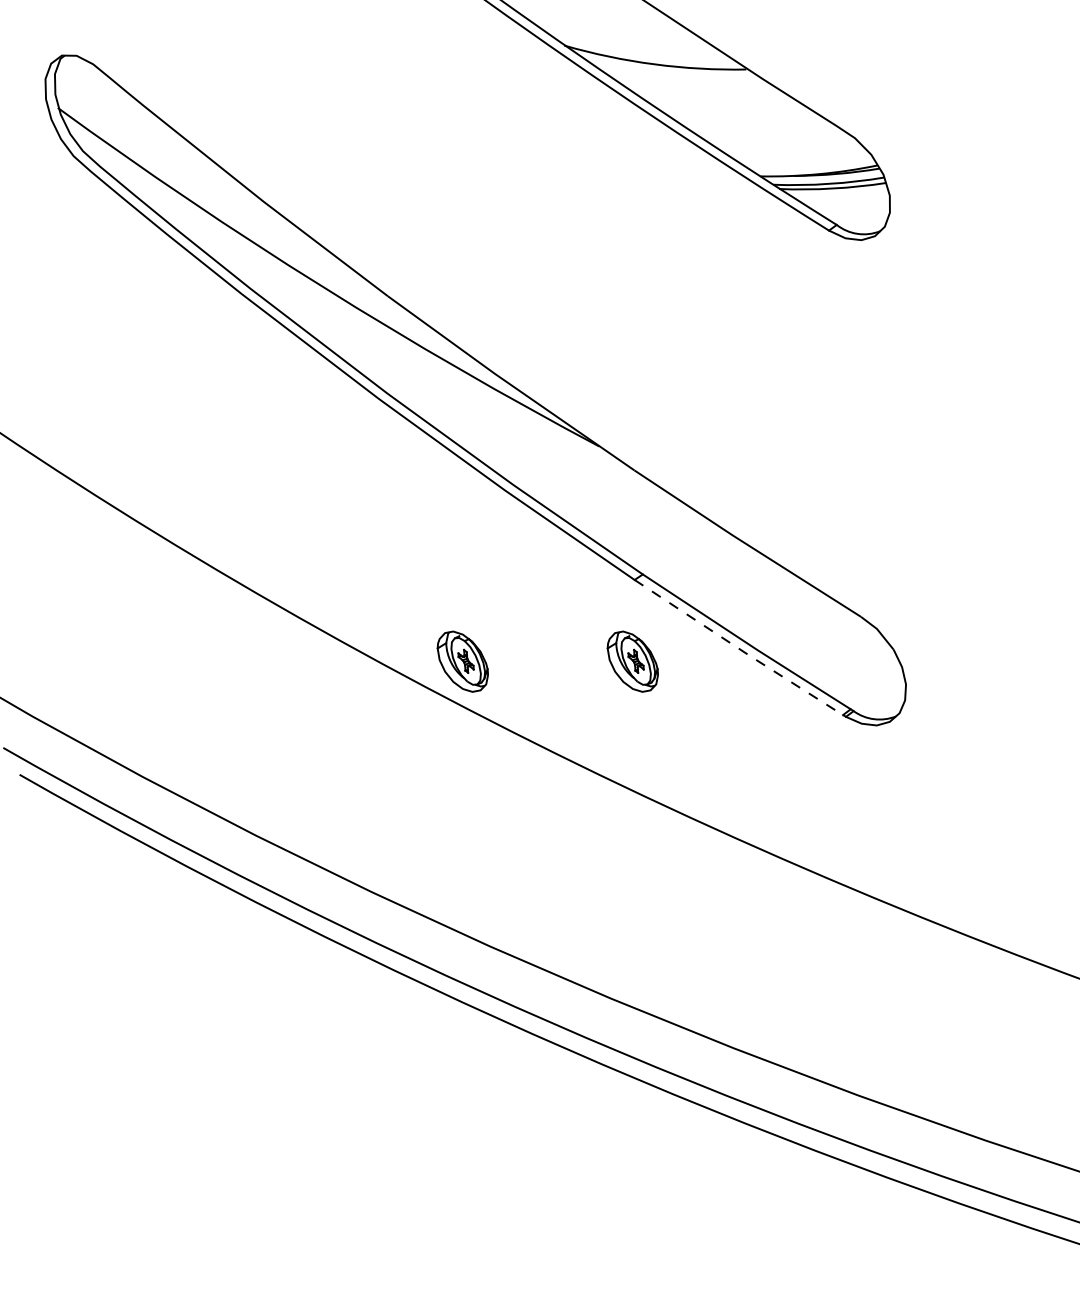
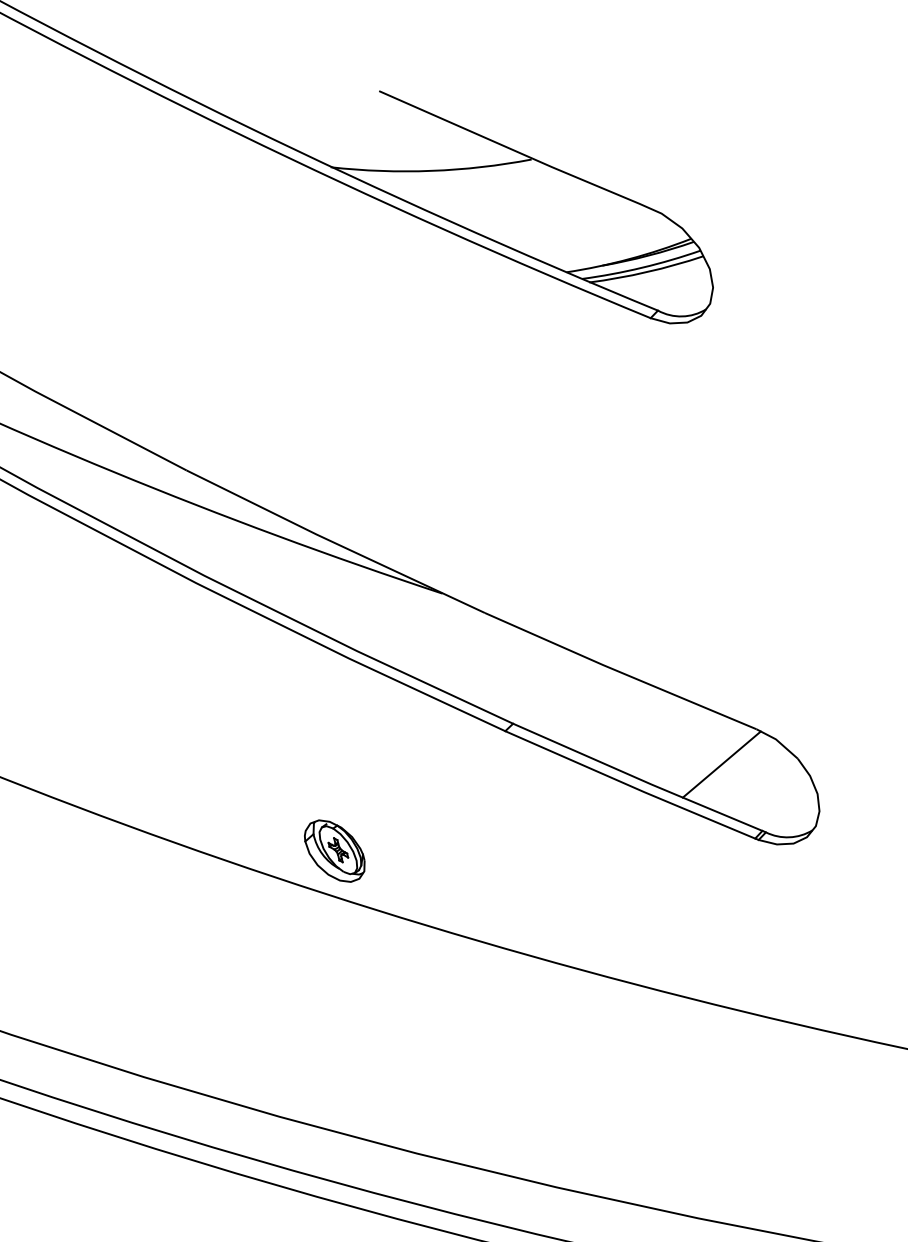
line: (824, 643) -> (721, 764), added
line: (738, 648) -> (630, 786), dashed -> solid
part: (632, 661) -> (518, 819), removed

